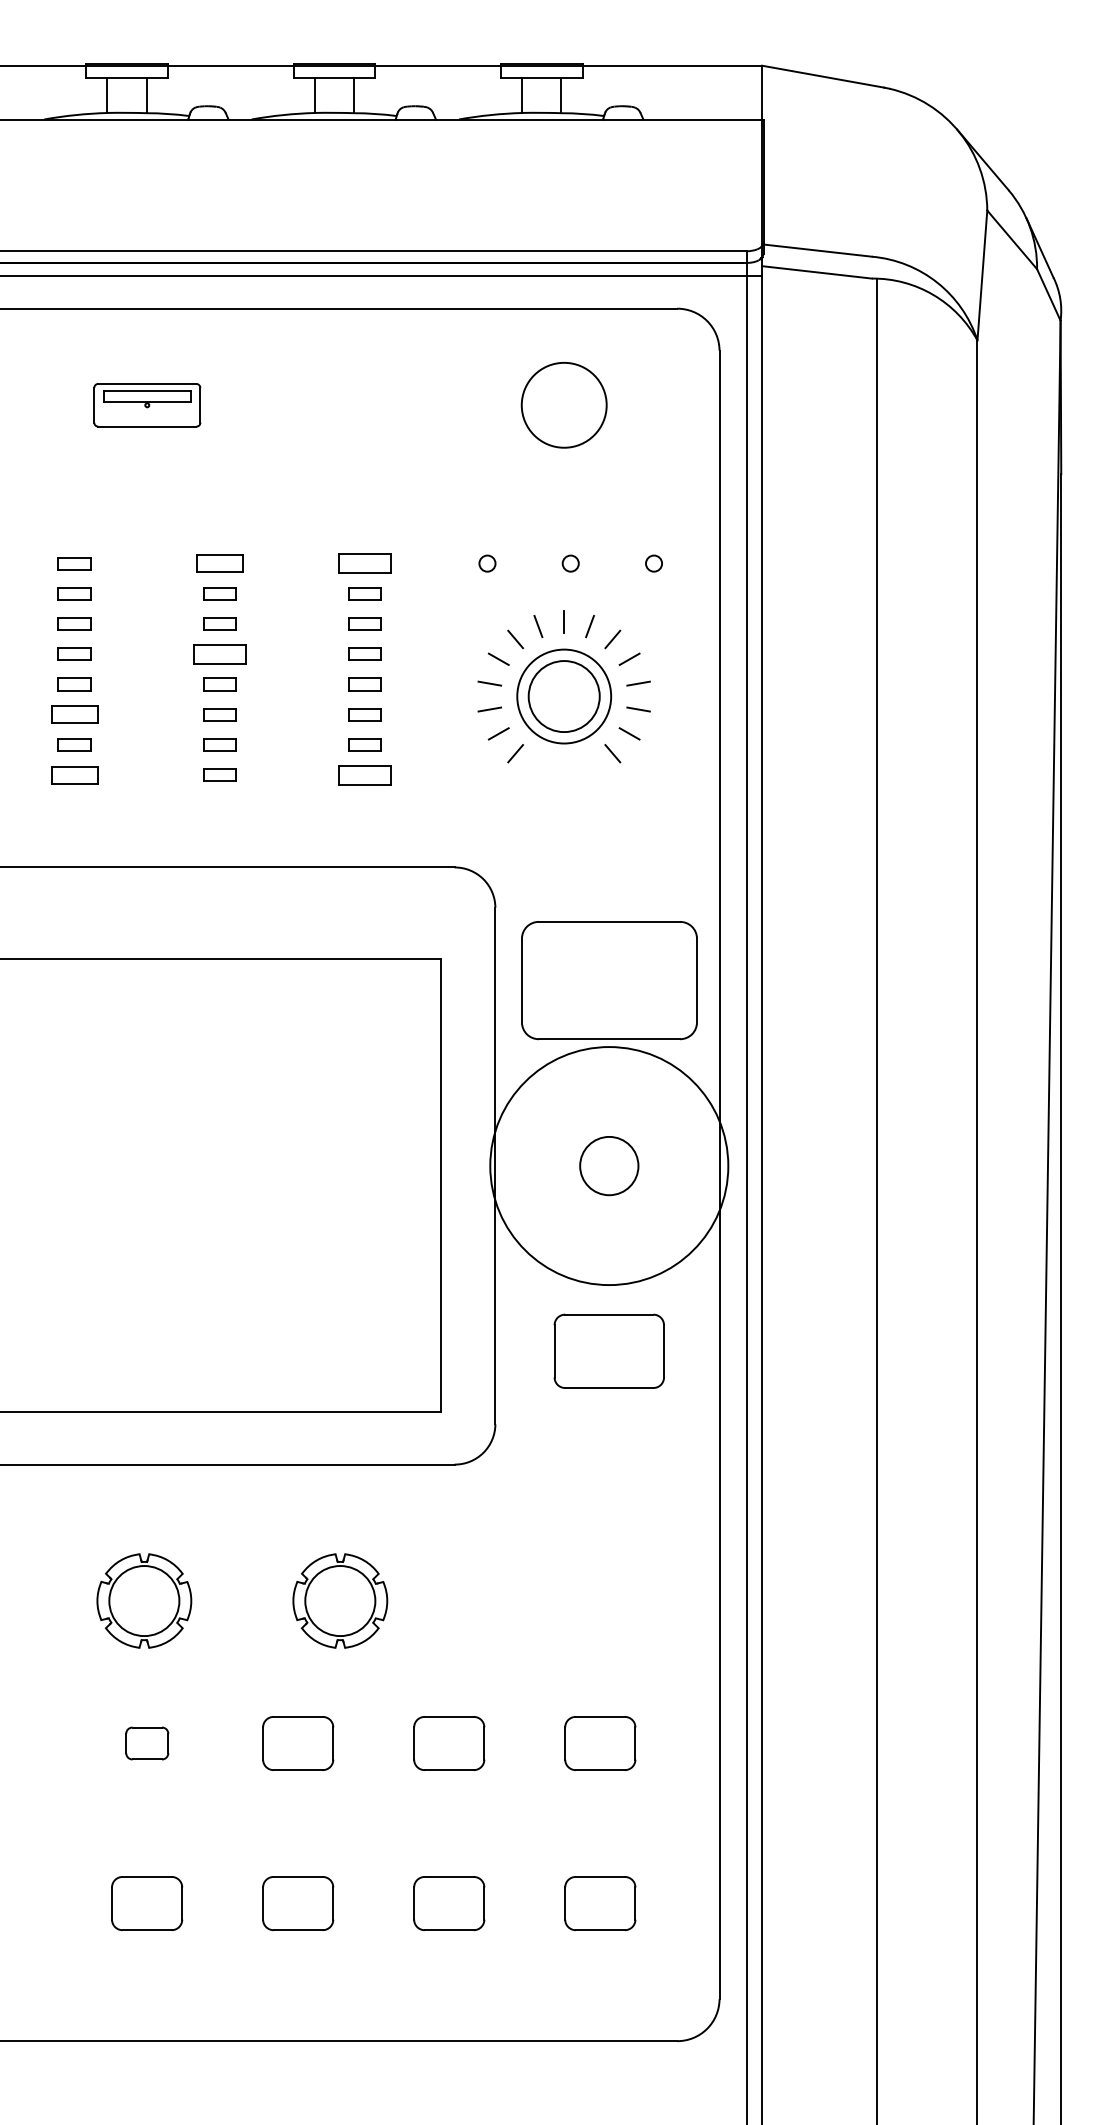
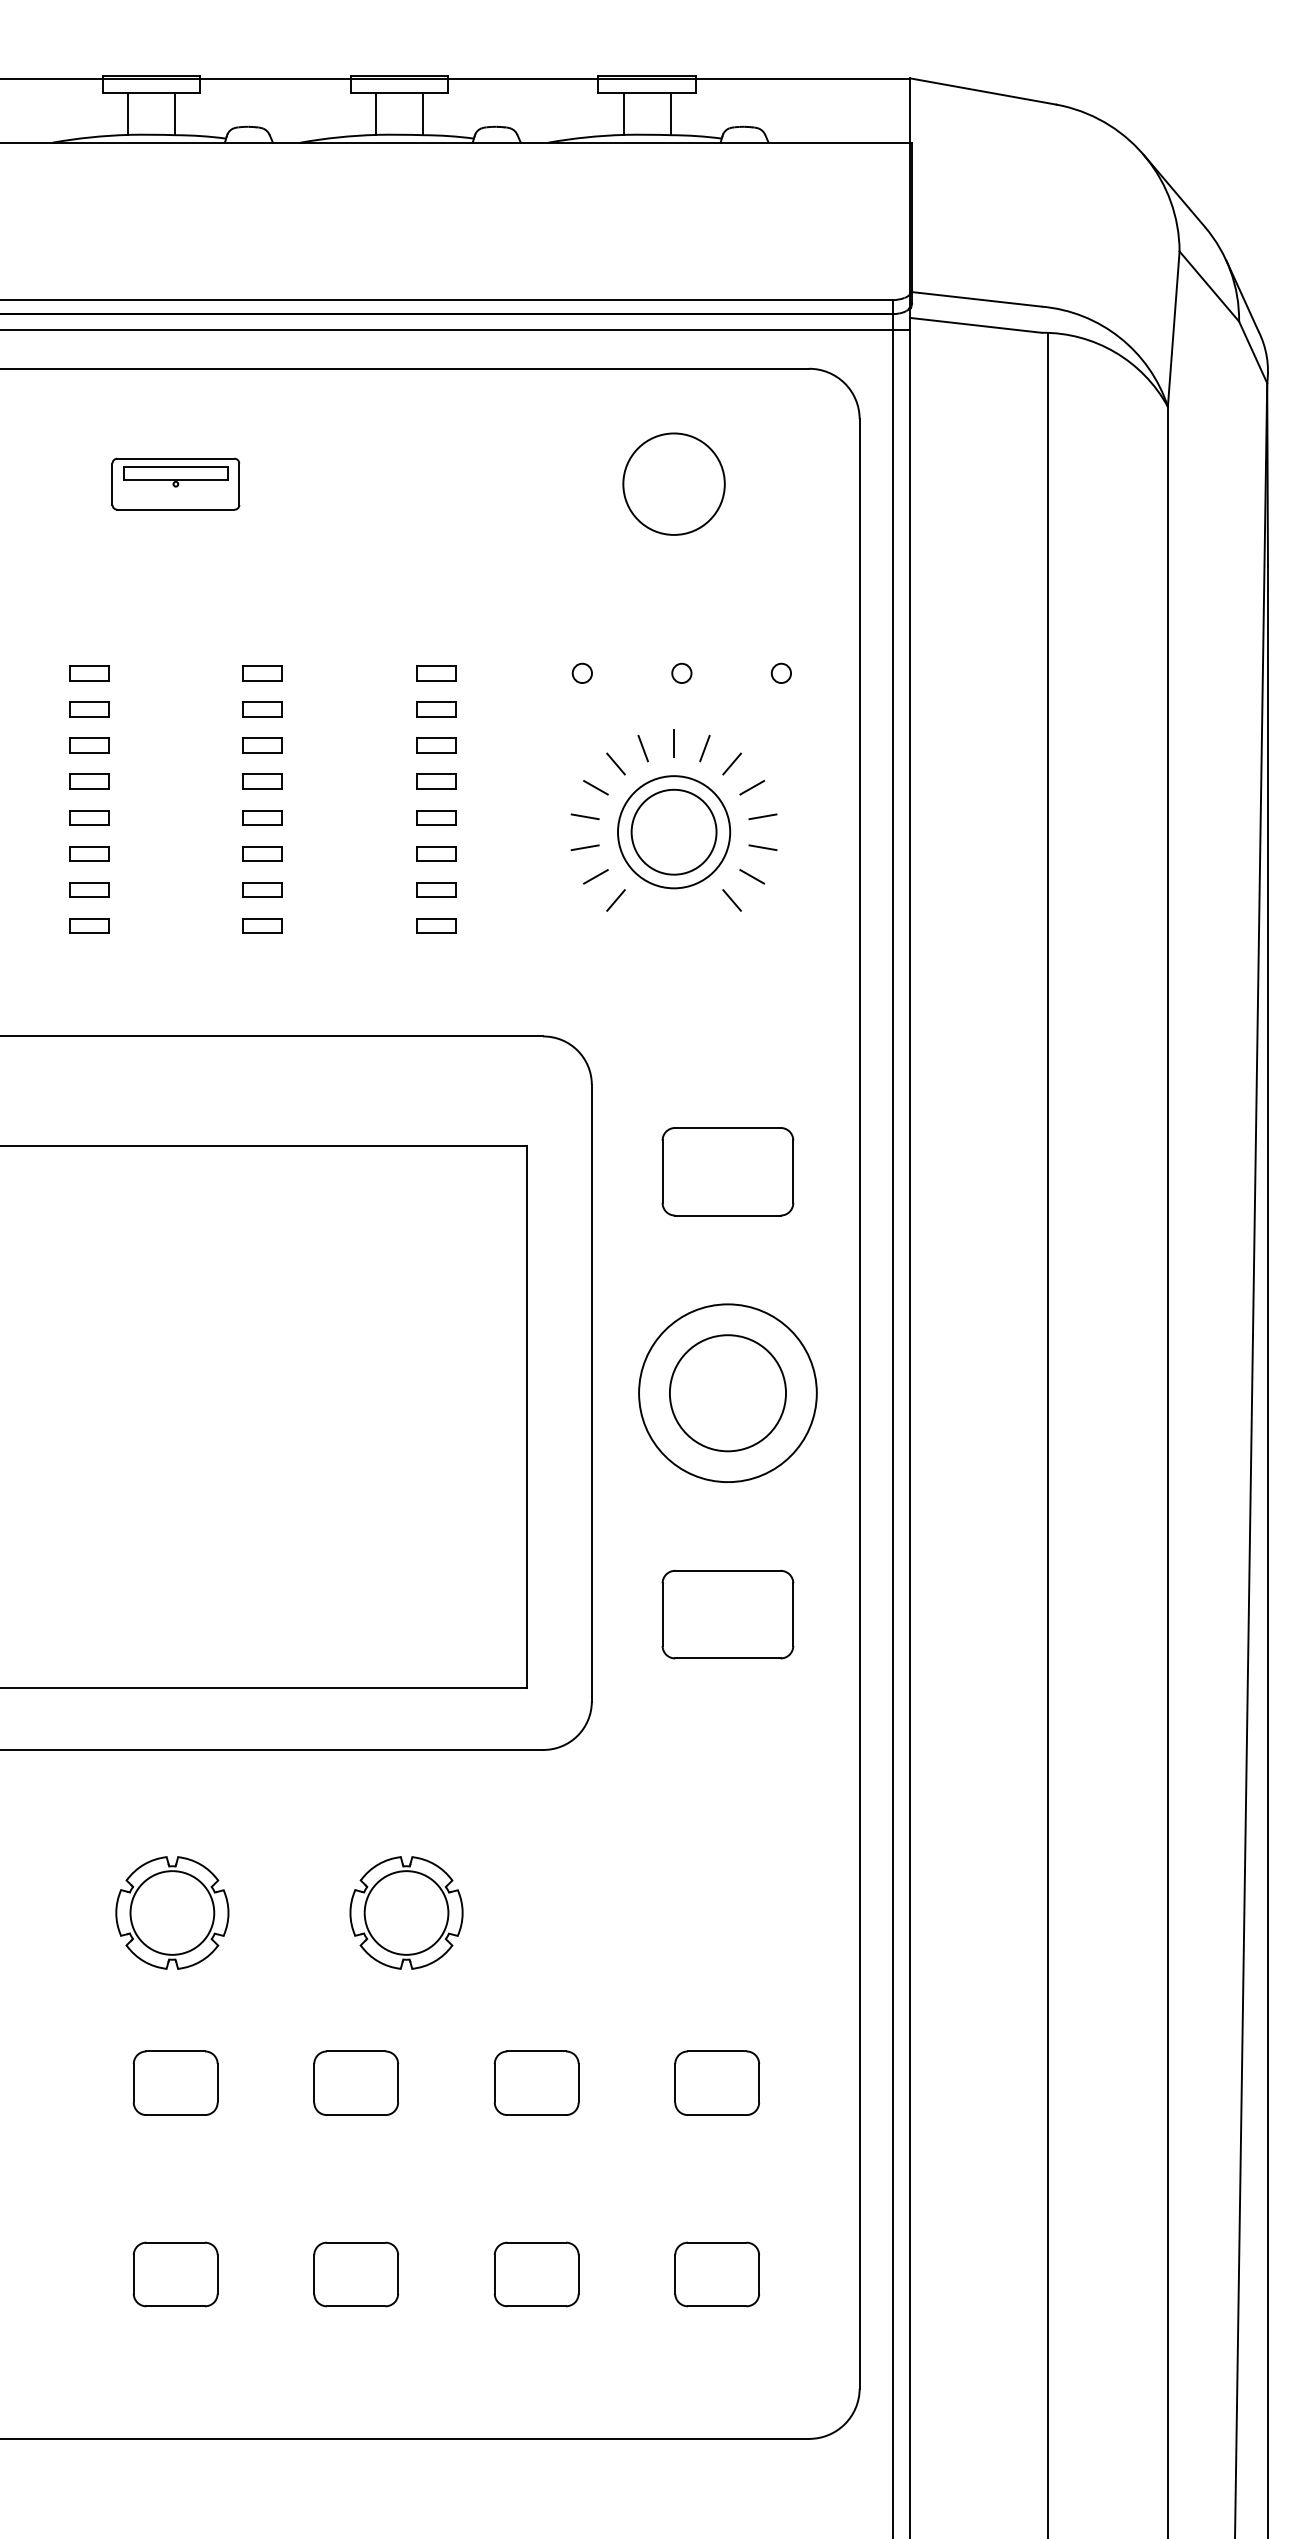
part: (219, 563) -> (262, 673), size x0.71
part: (364, 563) -> (435, 673), size x0.62
part: (219, 653) -> (262, 780), size x0.62
part: (74, 714) -> (88, 853), size x0.71
part: (74, 774) -> (88, 925), size x0.71
part: (364, 774) -> (435, 925), size x0.62
part: (608, 980) -> (726, 1171), size x0.62
circle: (608, 1165) -> (726, 1392), size x0.62
circle: (608, 1165) -> (726, 1392), size x1.67
part: (147, 1743) -> (176, 2083), size x1.67

